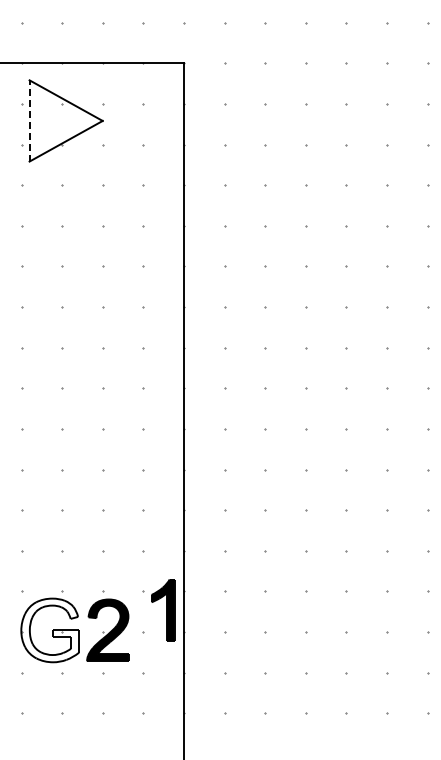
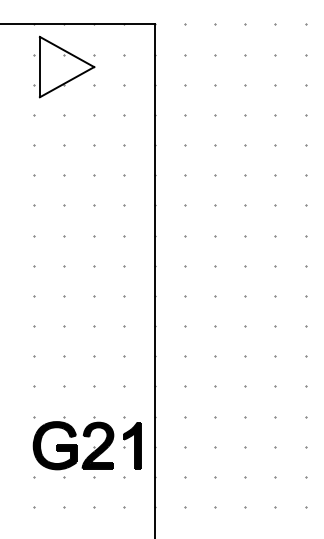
line: (29, 120) -> (39, 66), dashed -> solid
part: (163, 610) -> (132, 445), moved
fill: (50, 630) -> (55, 445), added

